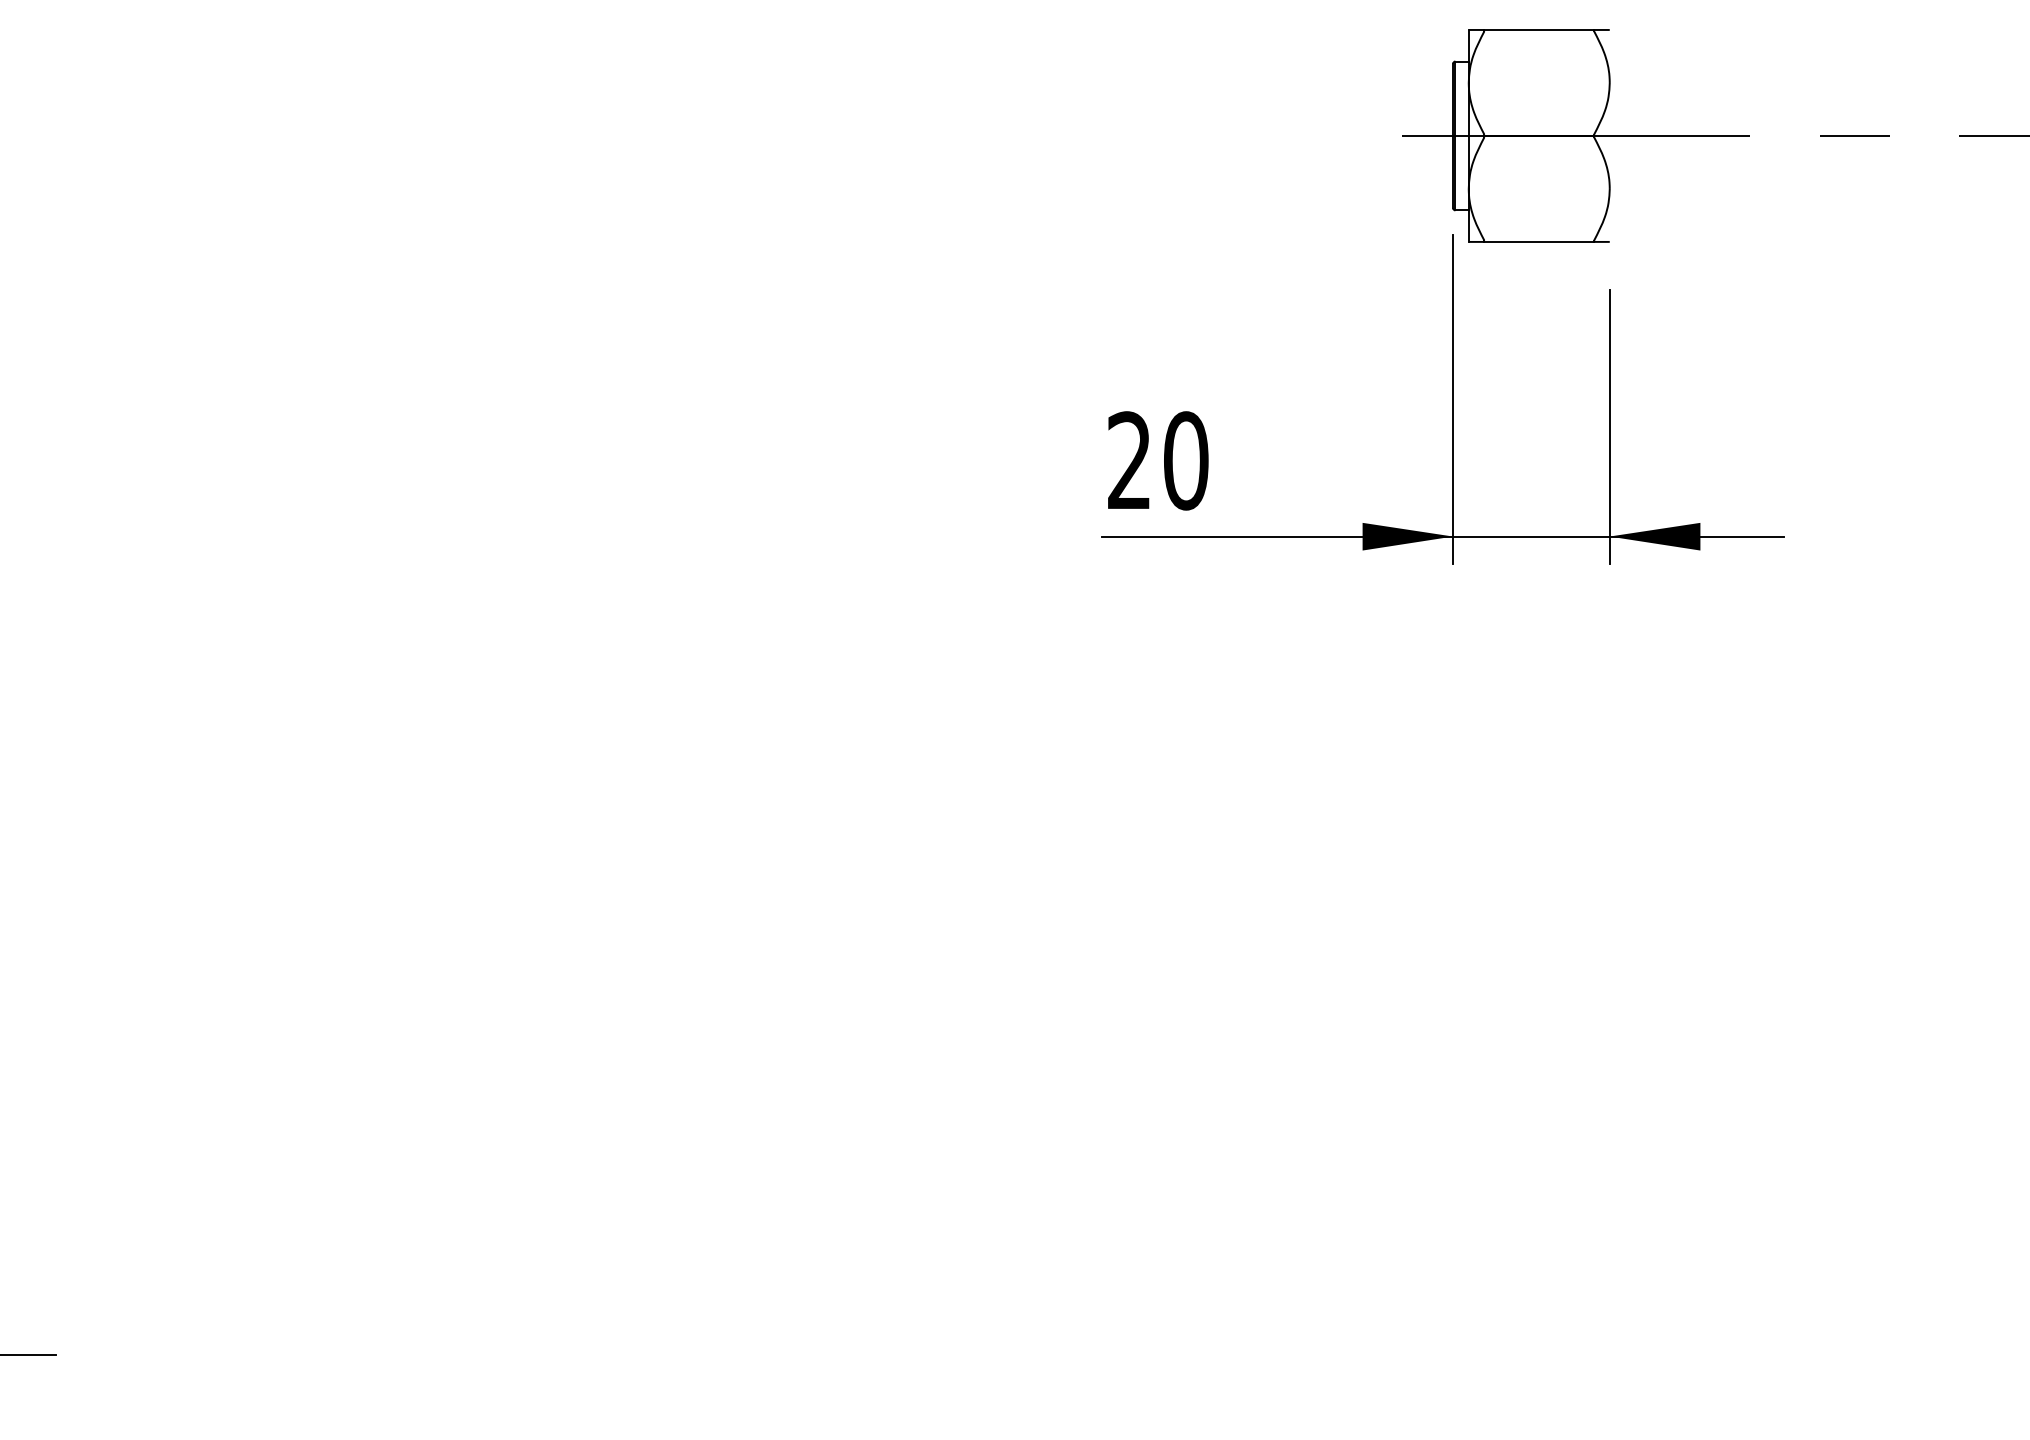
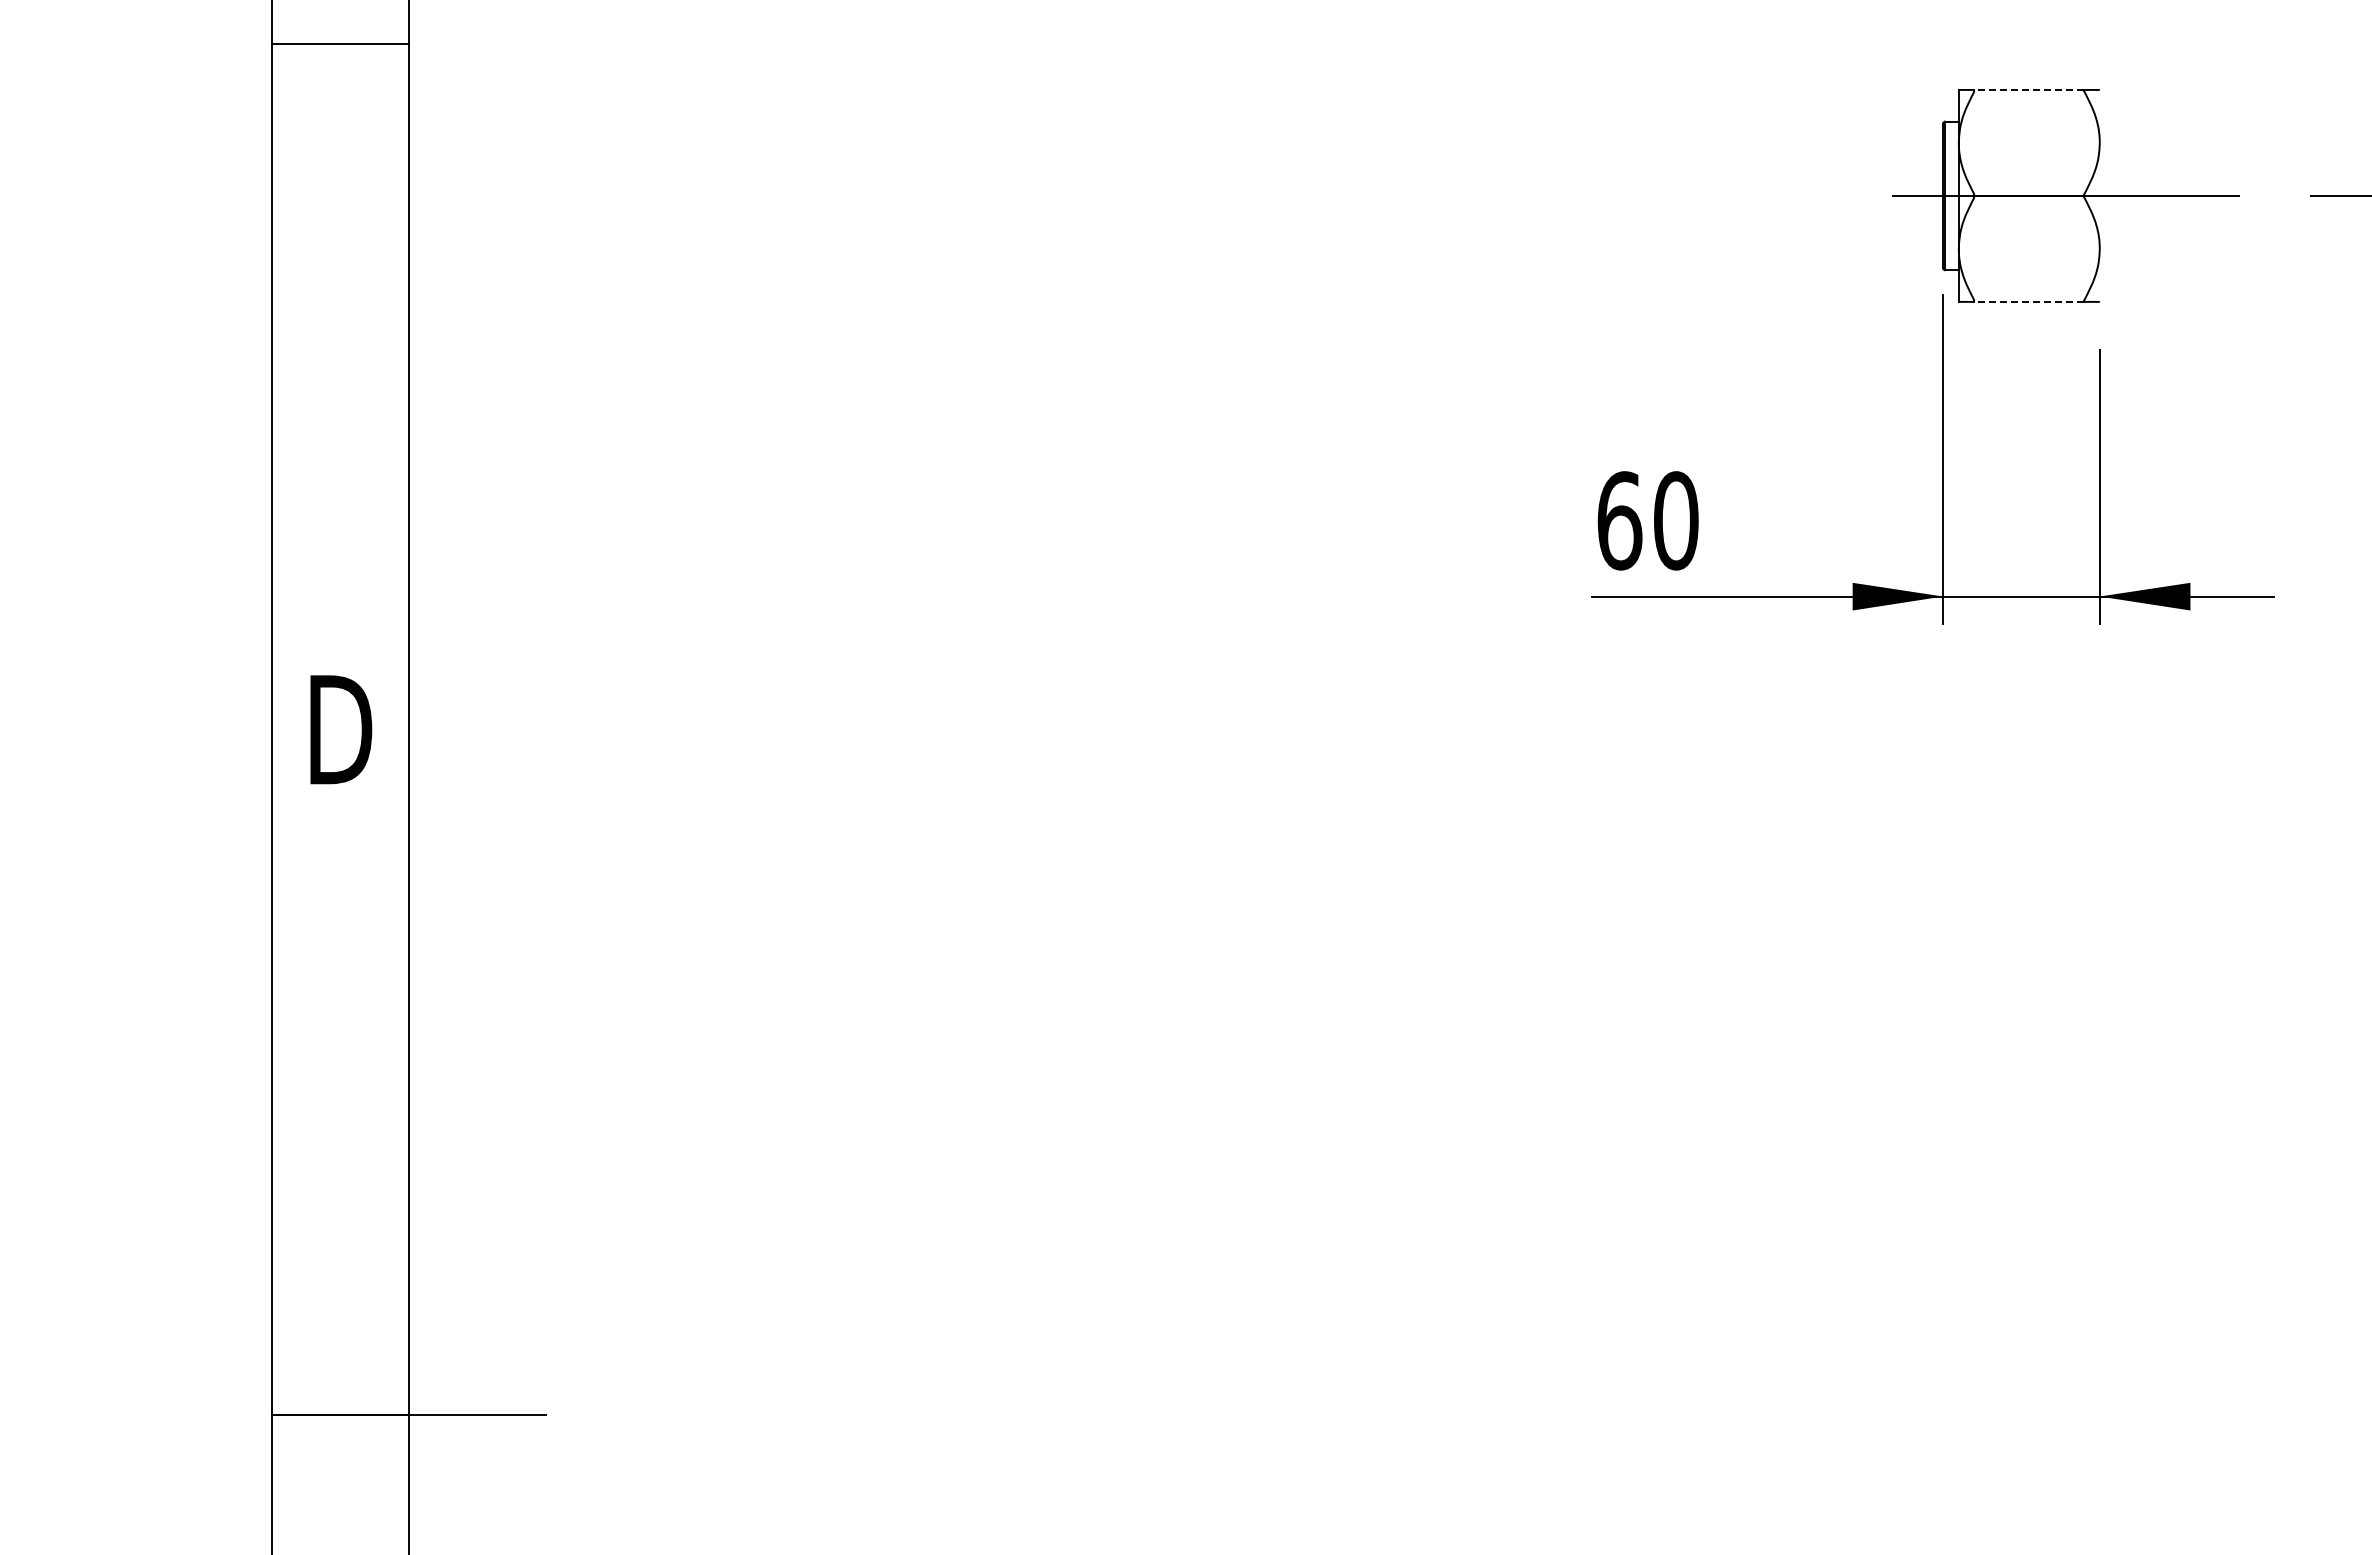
line: (1539, 29) -> (2029, 89), solid -> dashed
line: (1539, 241) -> (2029, 301), solid -> dashed
text: (1129, 460) -> (1619, 520), 20 -> 60

